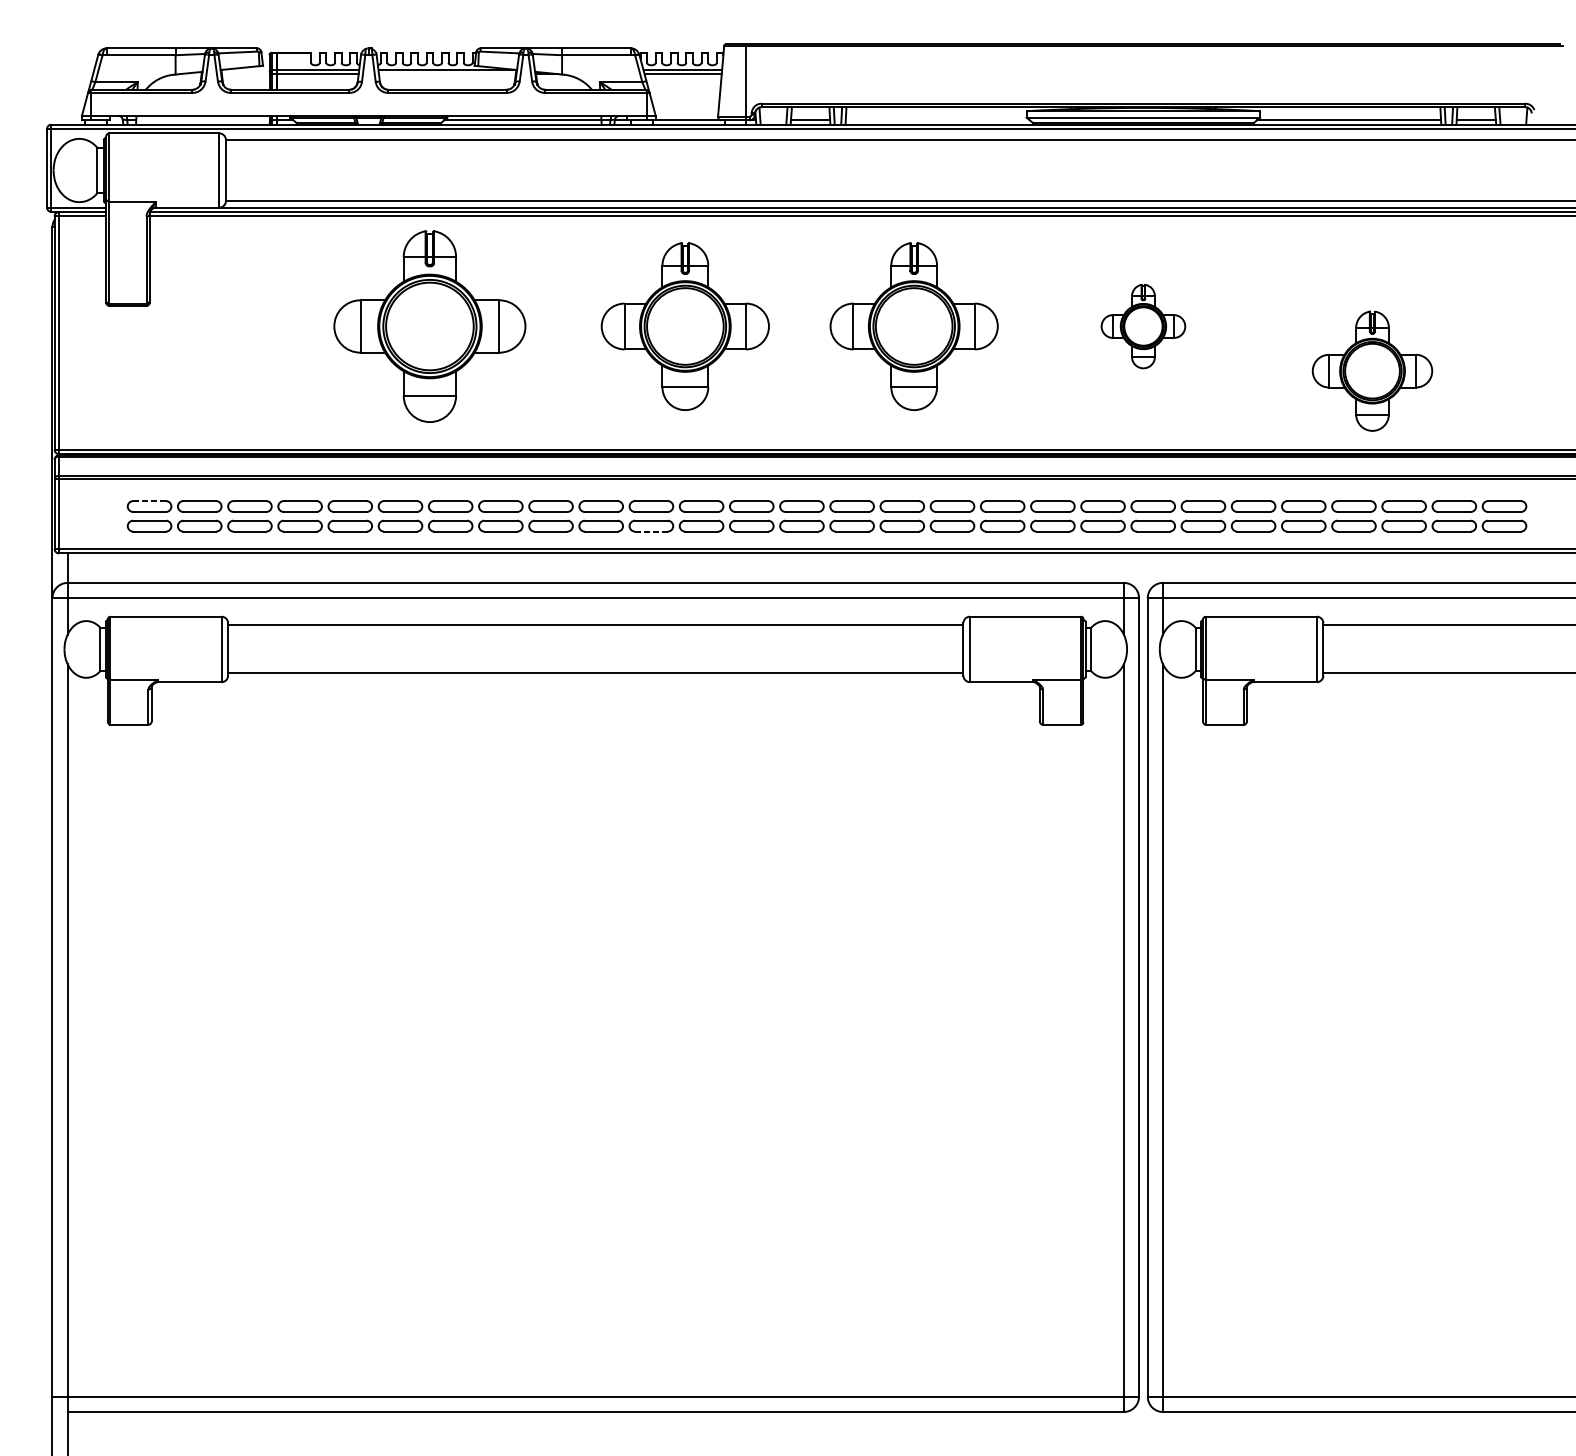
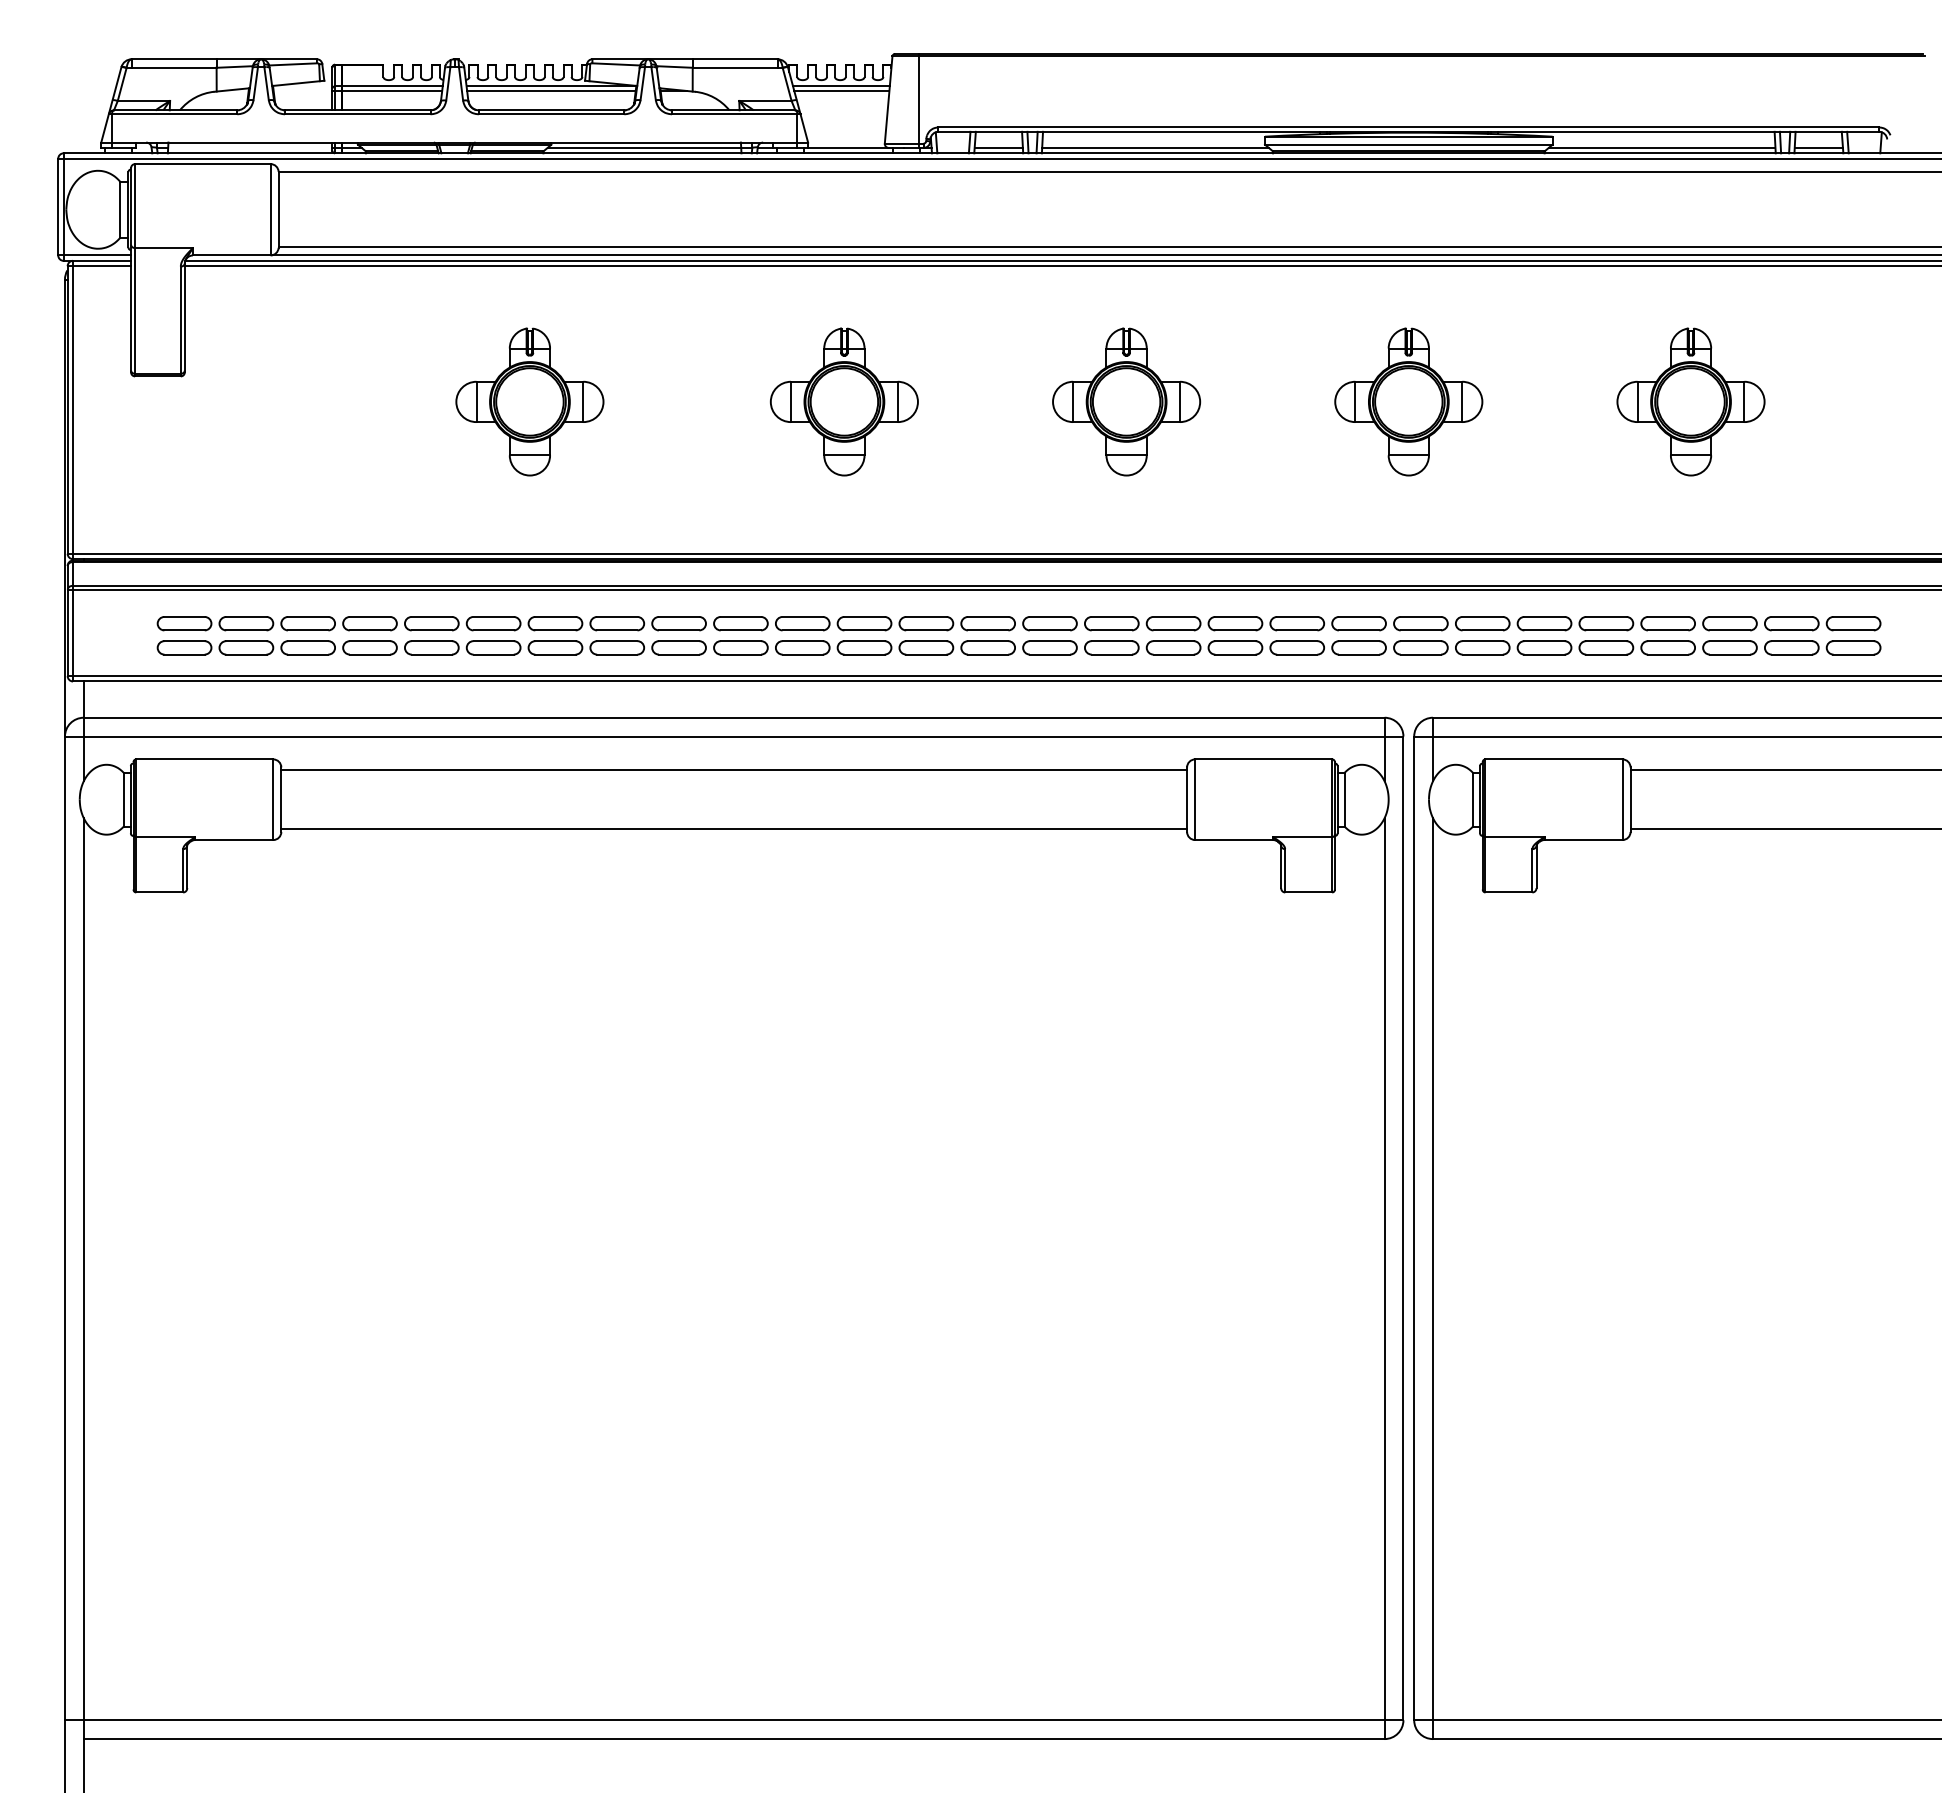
line: (447, 74) -> (551, 91), added
line: (937, 119) -> (1155, 147), added
part: (429, 326) -> (529, 401), size x0.62
part: (684, 326) -> (843, 401), size x0.71
part: (914, 326) -> (1126, 401), size x0.71
part: (1143, 326) -> (1408, 401), size x1.43
part: (1372, 370) -> (1690, 401), moved
line: (149, 500) -> (184, 616), dashed -> solid
line: (652, 531) -> (803, 654), dashed -> solid

